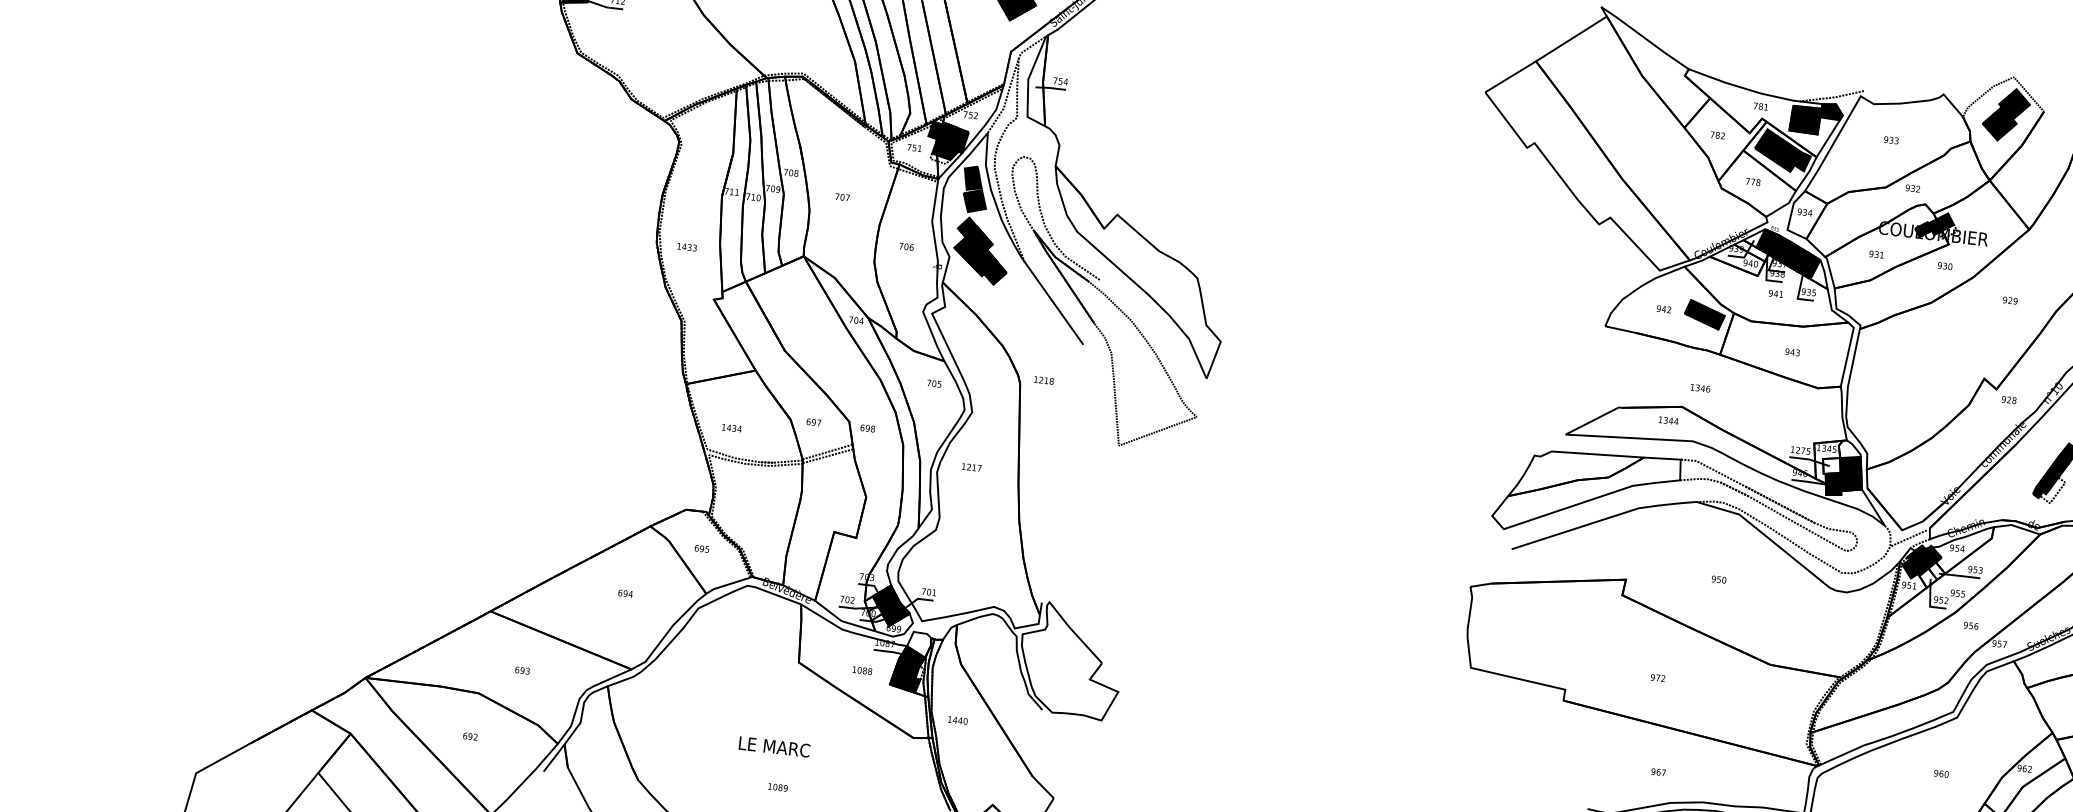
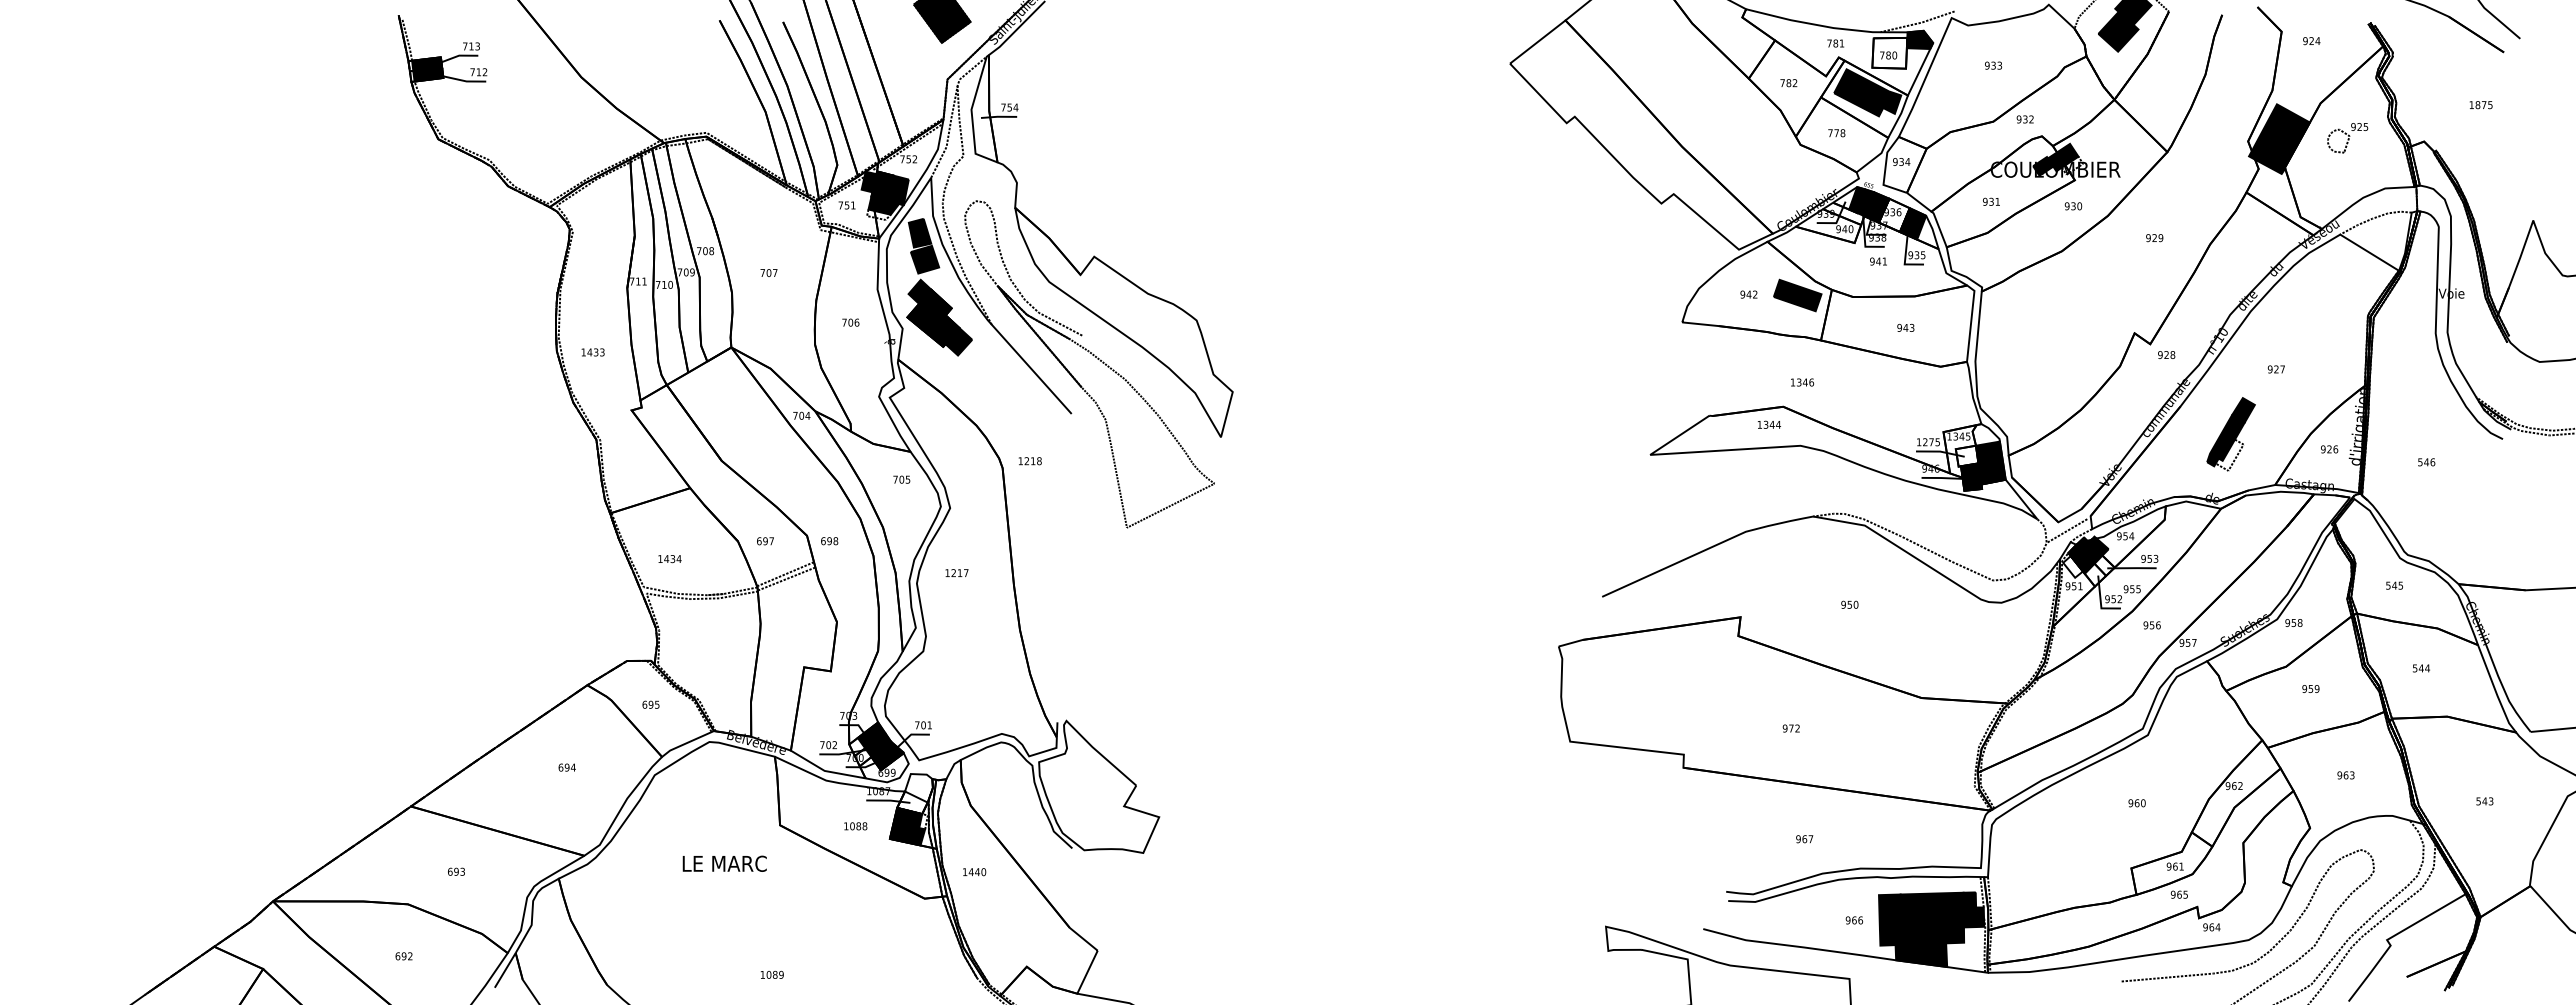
fill: (1805, 119) -> (1889, 52), removed
fill: (1792, 256) -> (1893, 215), removed
part: (1672, 482) -> (1782, 496), removed
fill: (1909, 568) -> (2072, 566), removed
fill: (912, 656) -> (912, 802), removed
text: (774, 746) -> (724, 863), moved

